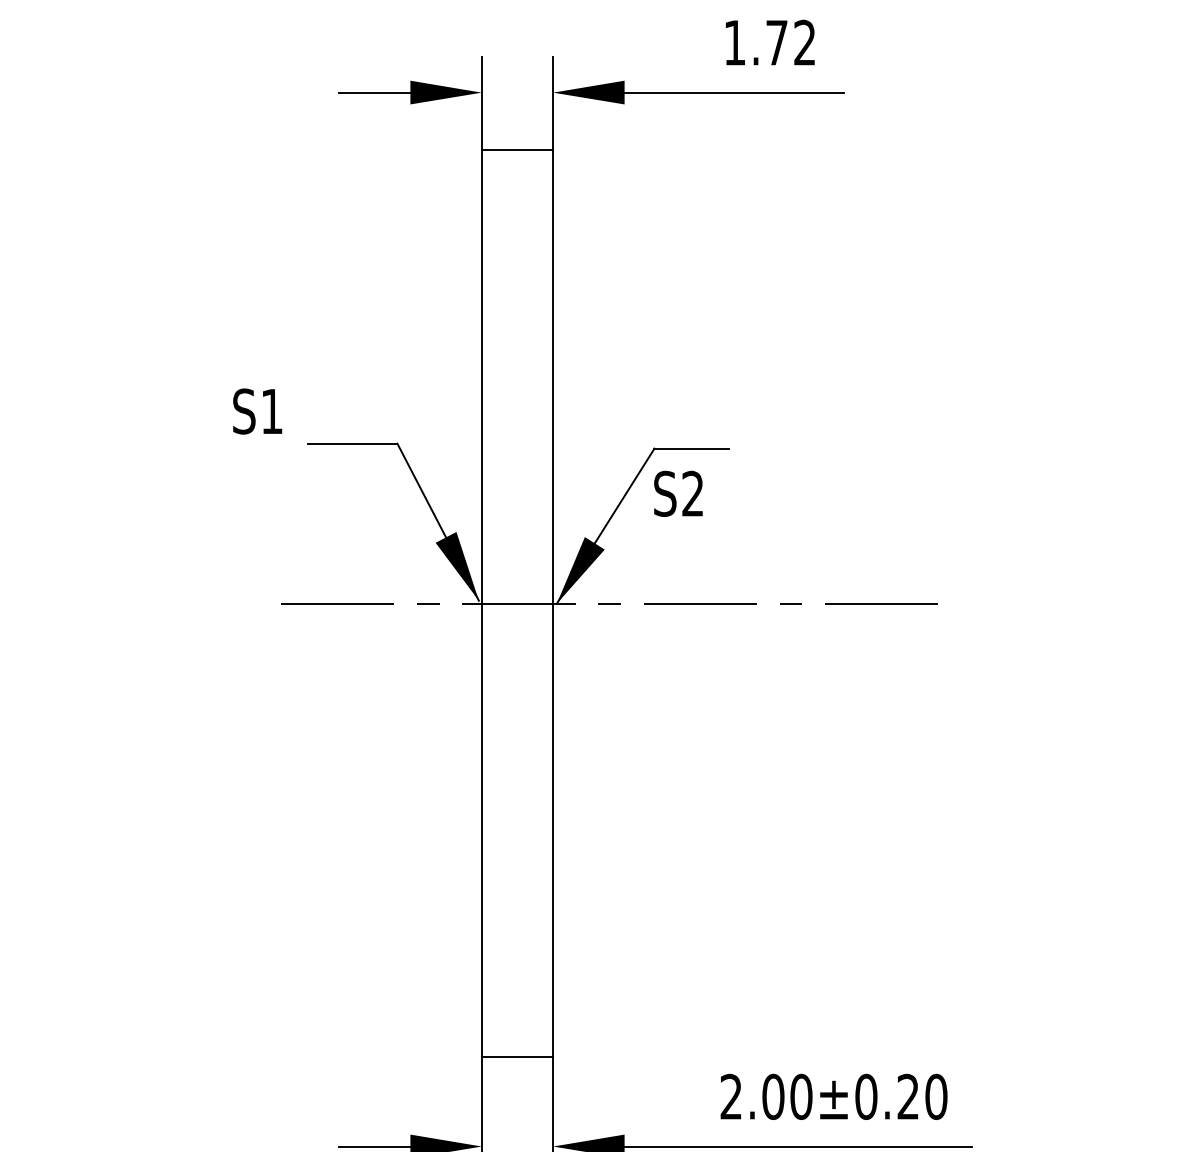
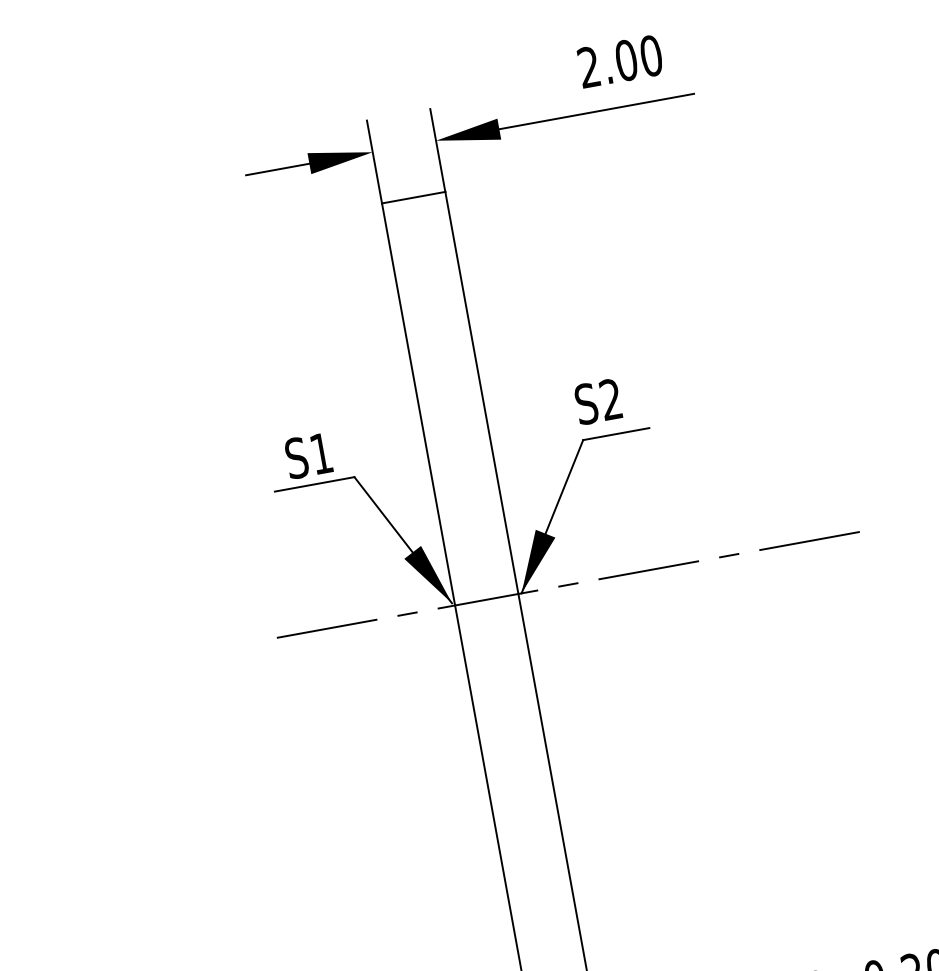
text: (770, 42) -> (620, 61), 1.72 -> 2.00
text: (257, 411) -> (308, 455), moved
text: (678, 493) -> (598, 401), moved

